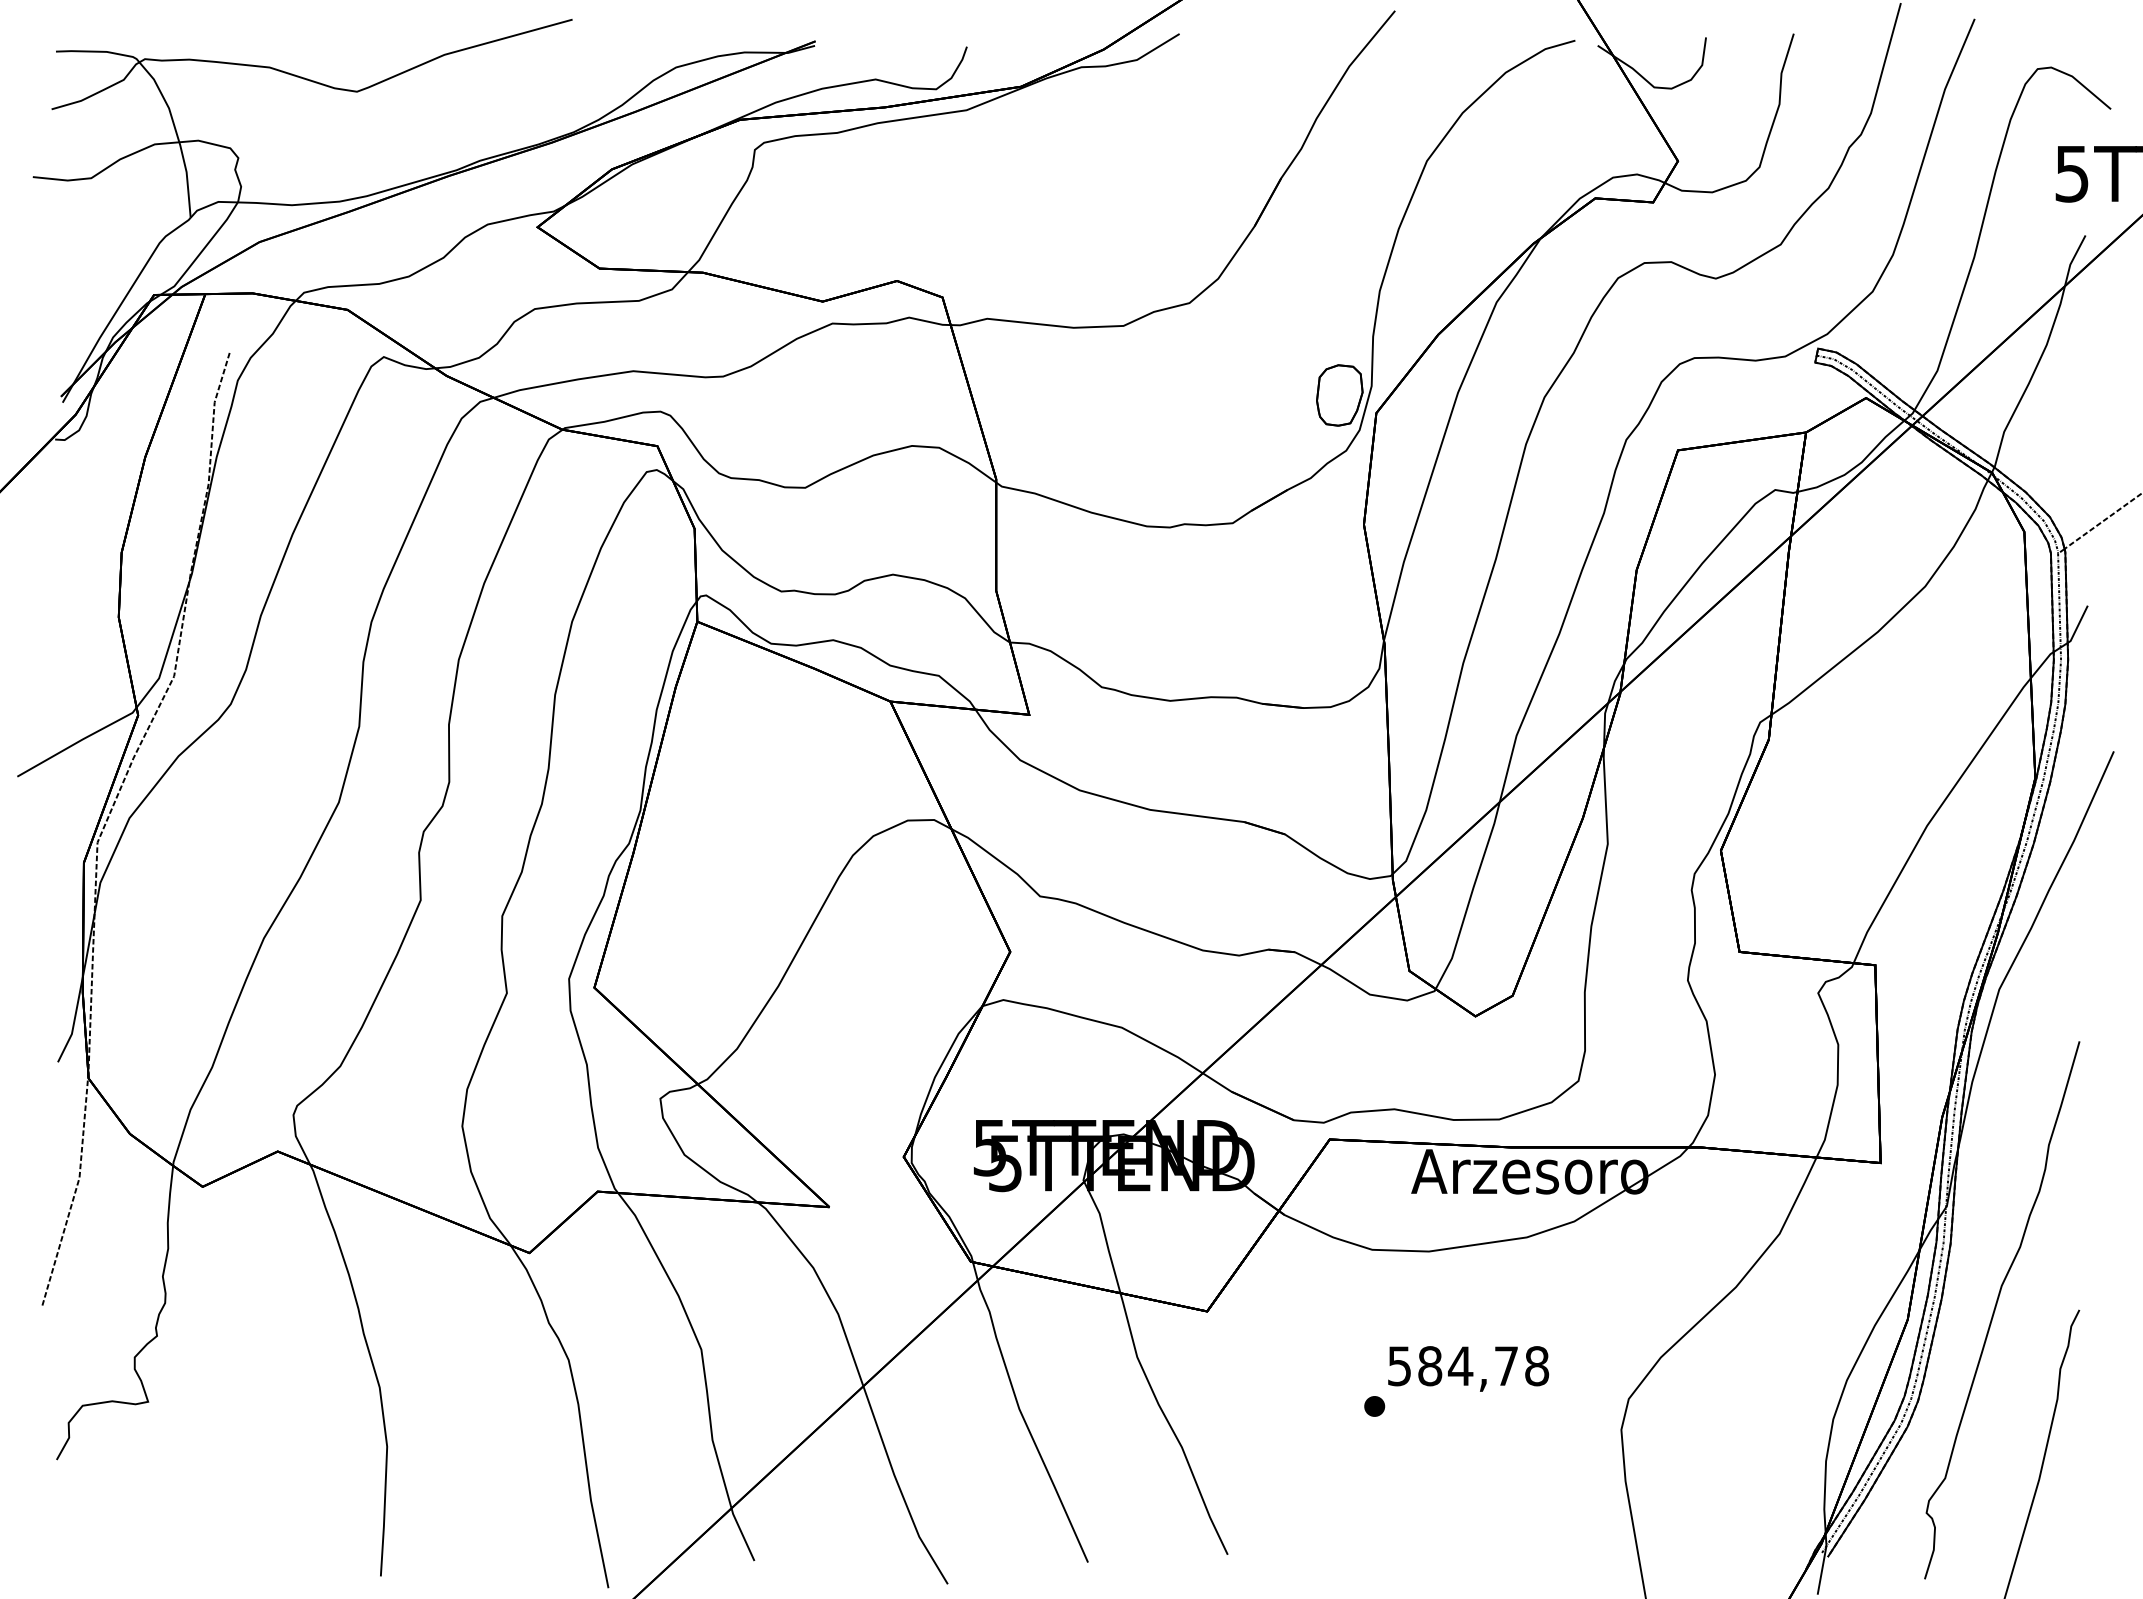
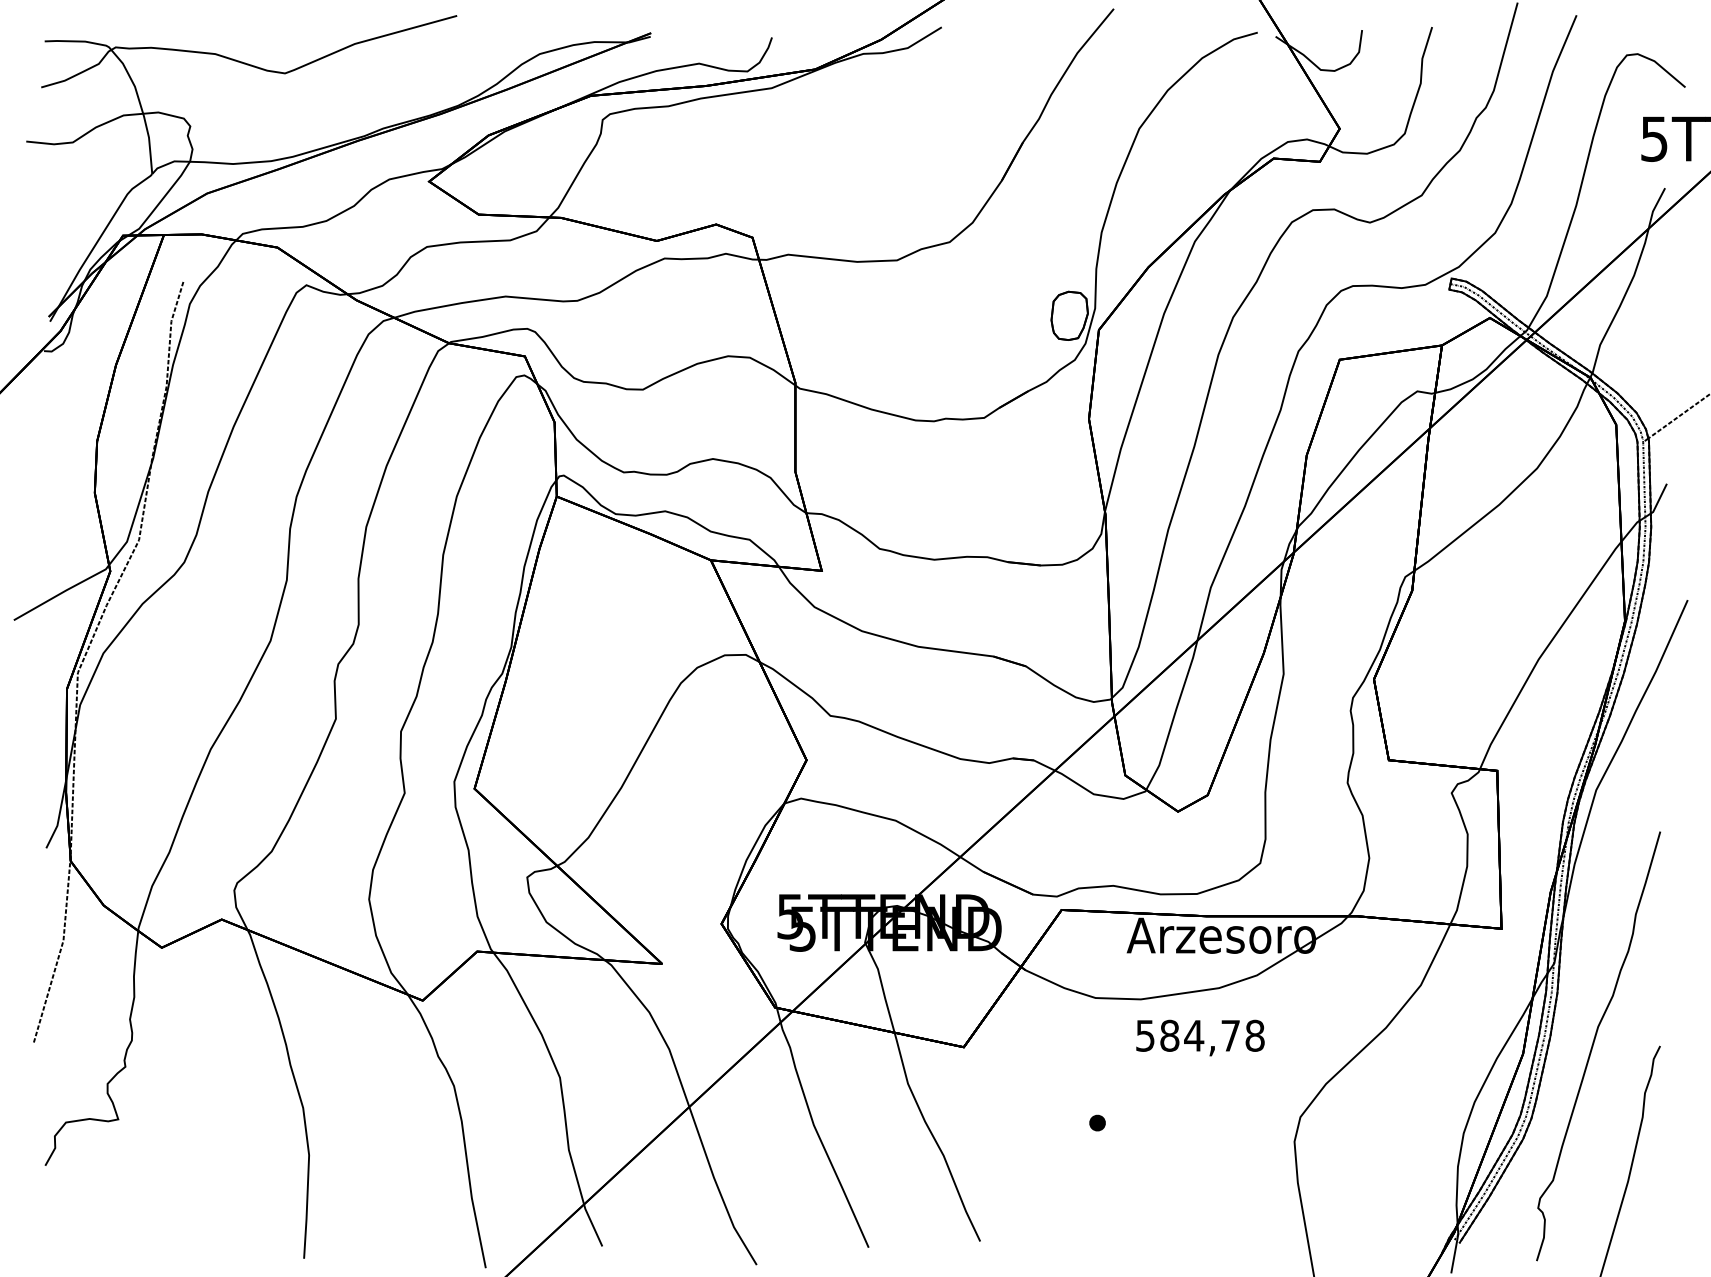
text: (1468, 1368) -> (1200, 1037), moved

